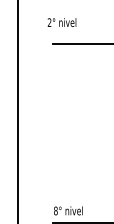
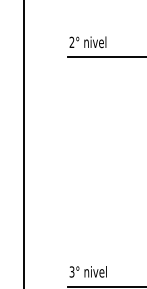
text: (61, 22) -> (87, 42), moved
text: (55, 210) -> (71, 271), 8° -> 3°

